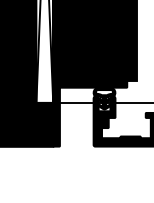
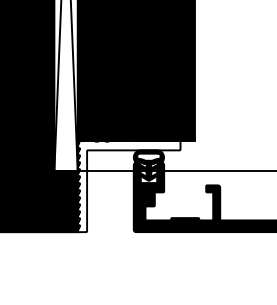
fill: (89, 97) -> (128, 163), removed

